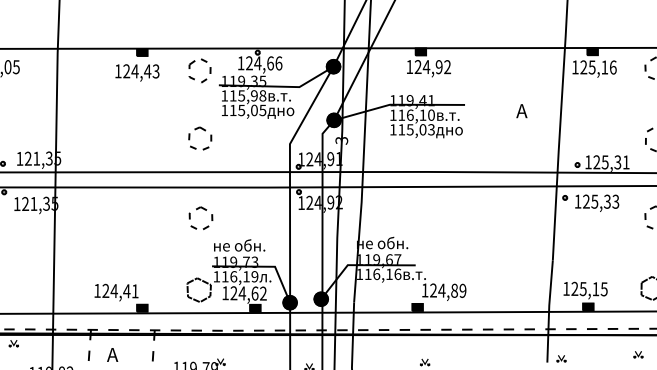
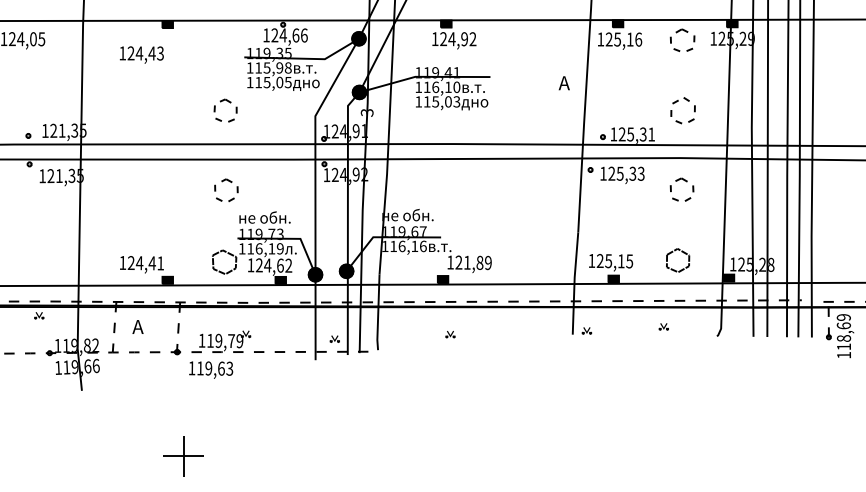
part: (195, 62) -> (220, 34), removed
text: (137, 72) -> (141, 54), moved
text: (521, 111) -> (563, 83), moved
text: (442, 290) -> (467, 262), 124,89 -> 121,89

